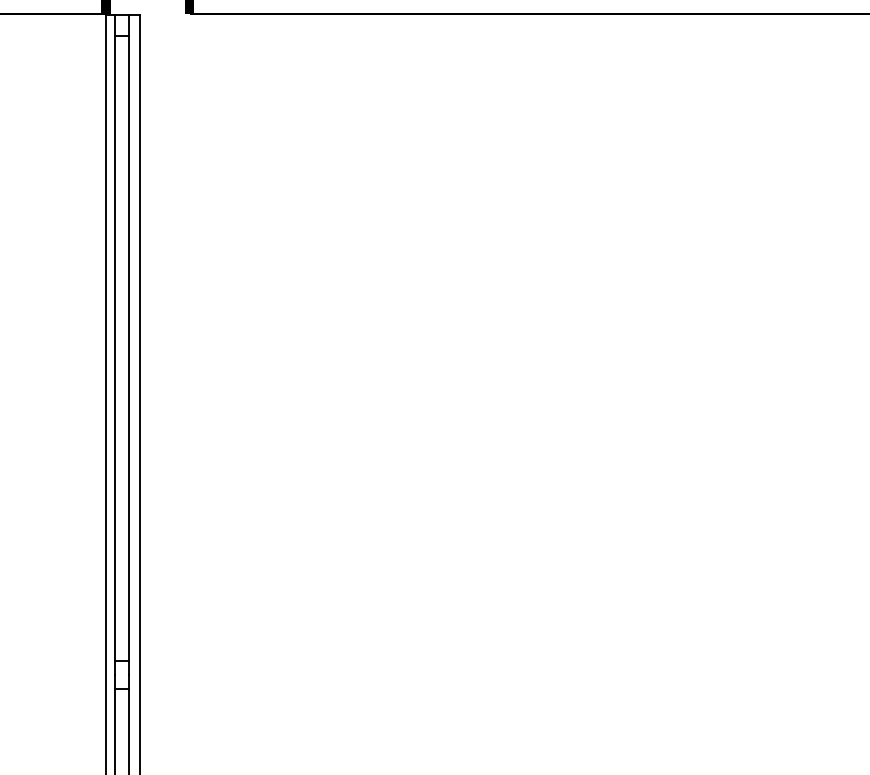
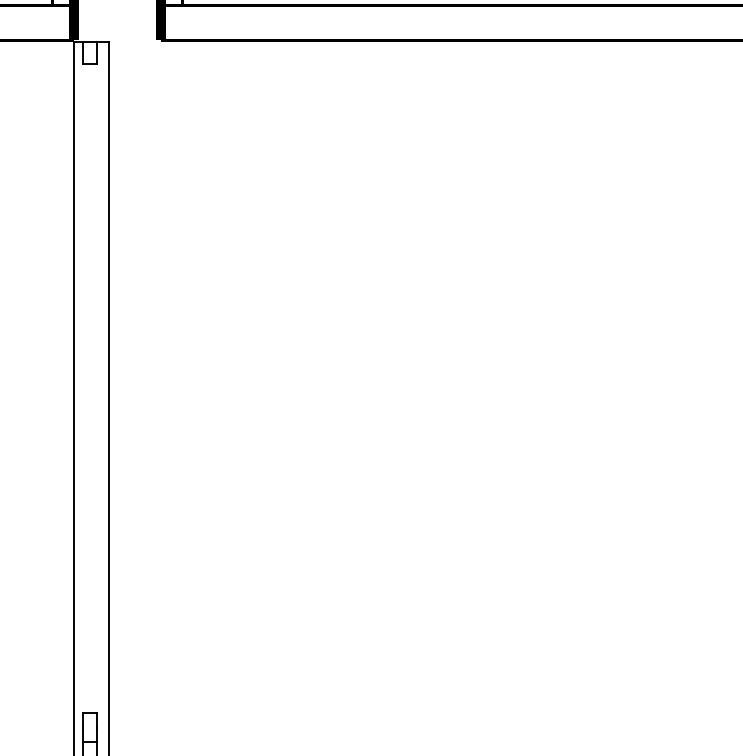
line: (114, 348) -> (82, 388), removed
line: (128, 348) -> (97, 388), removed

